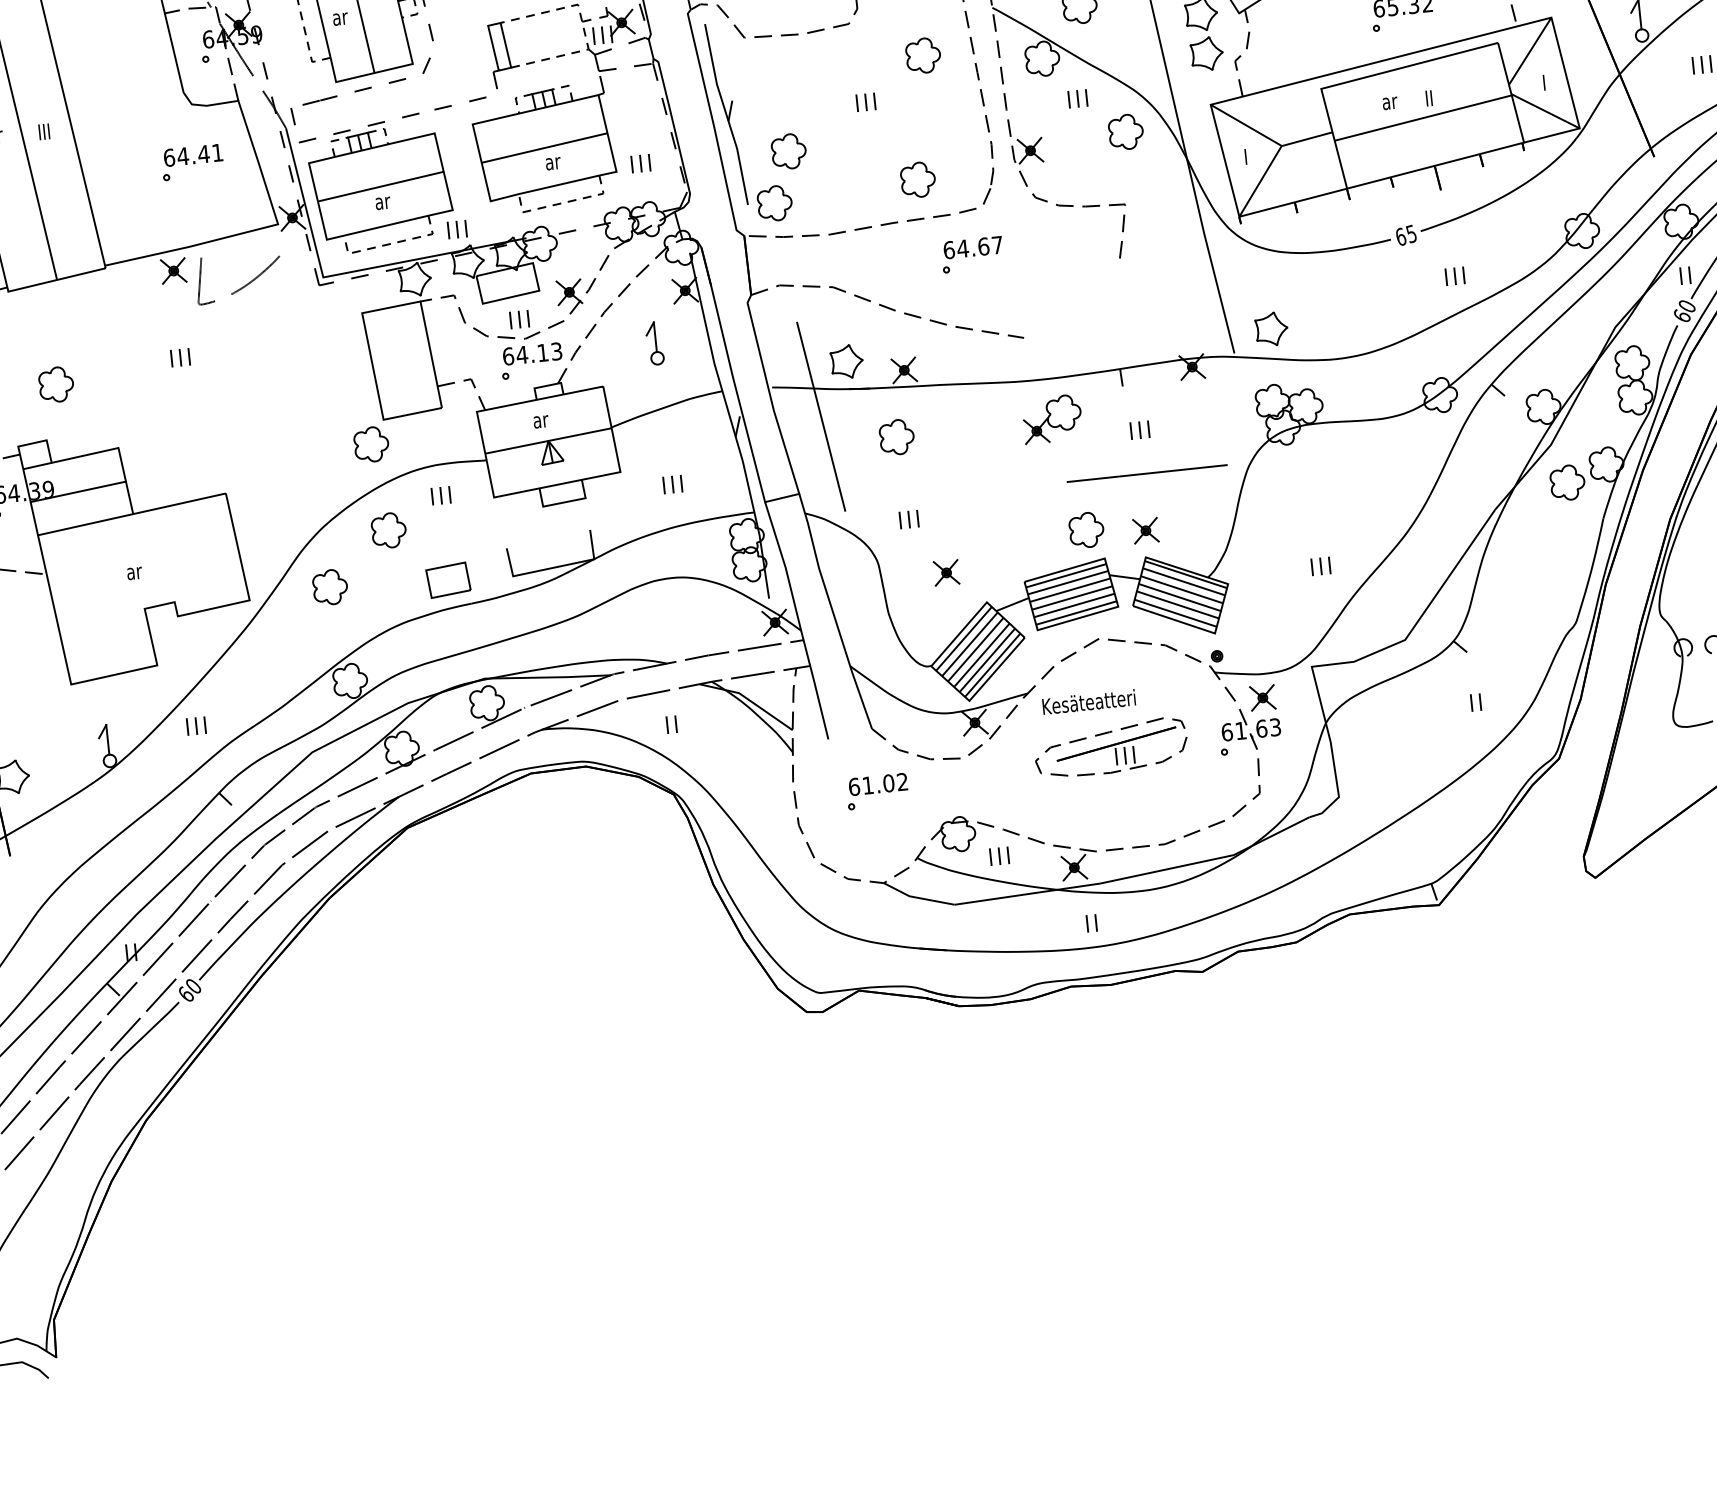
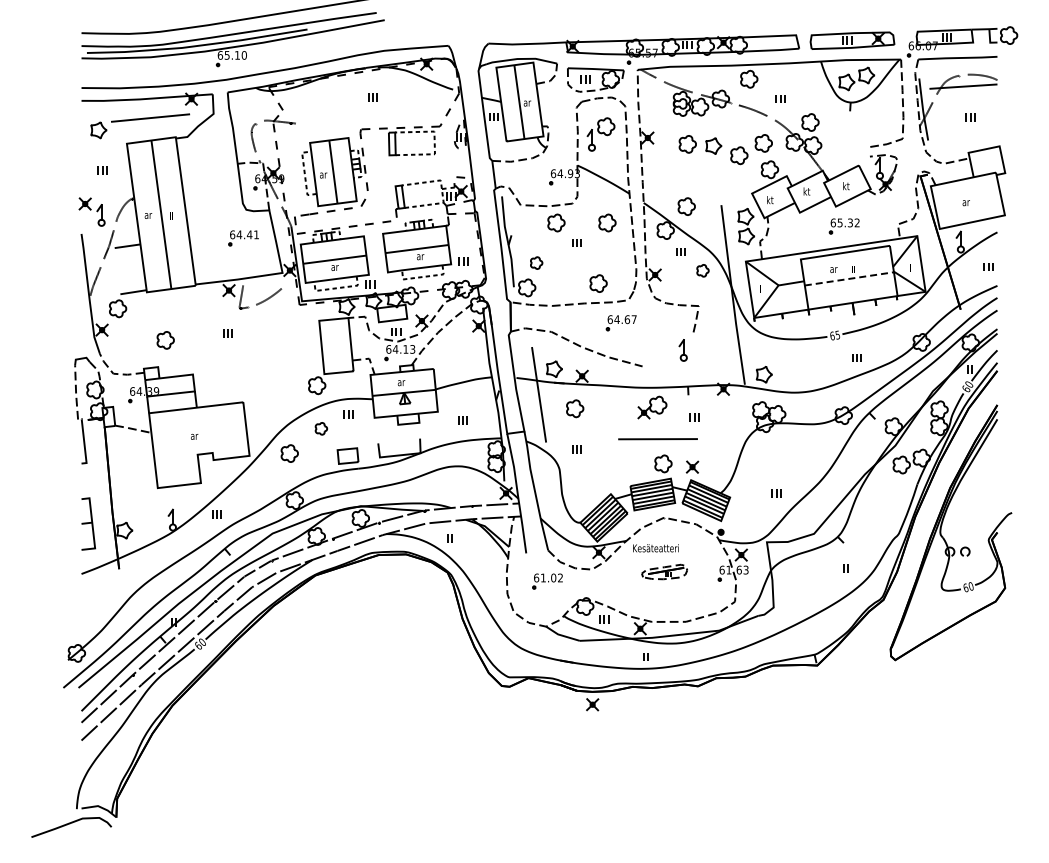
part: (820, 65) -> (556, 222), added
line: (1423, 117) -> (849, 278), solid -> dashed
part: (1125, 131) -> (702, 270), size x0.7
part: (788, 150) -> (536, 262), size x0.7
part: (653, 343) -> (682, 350), moved
line: (1146, 474) -> (657, 439), moved
part: (389, 530) -> (321, 428), size x0.7
part: (946, 572) -> (592, 704), moved
part: (1111, 747) -> (664, 571), size x0.6

